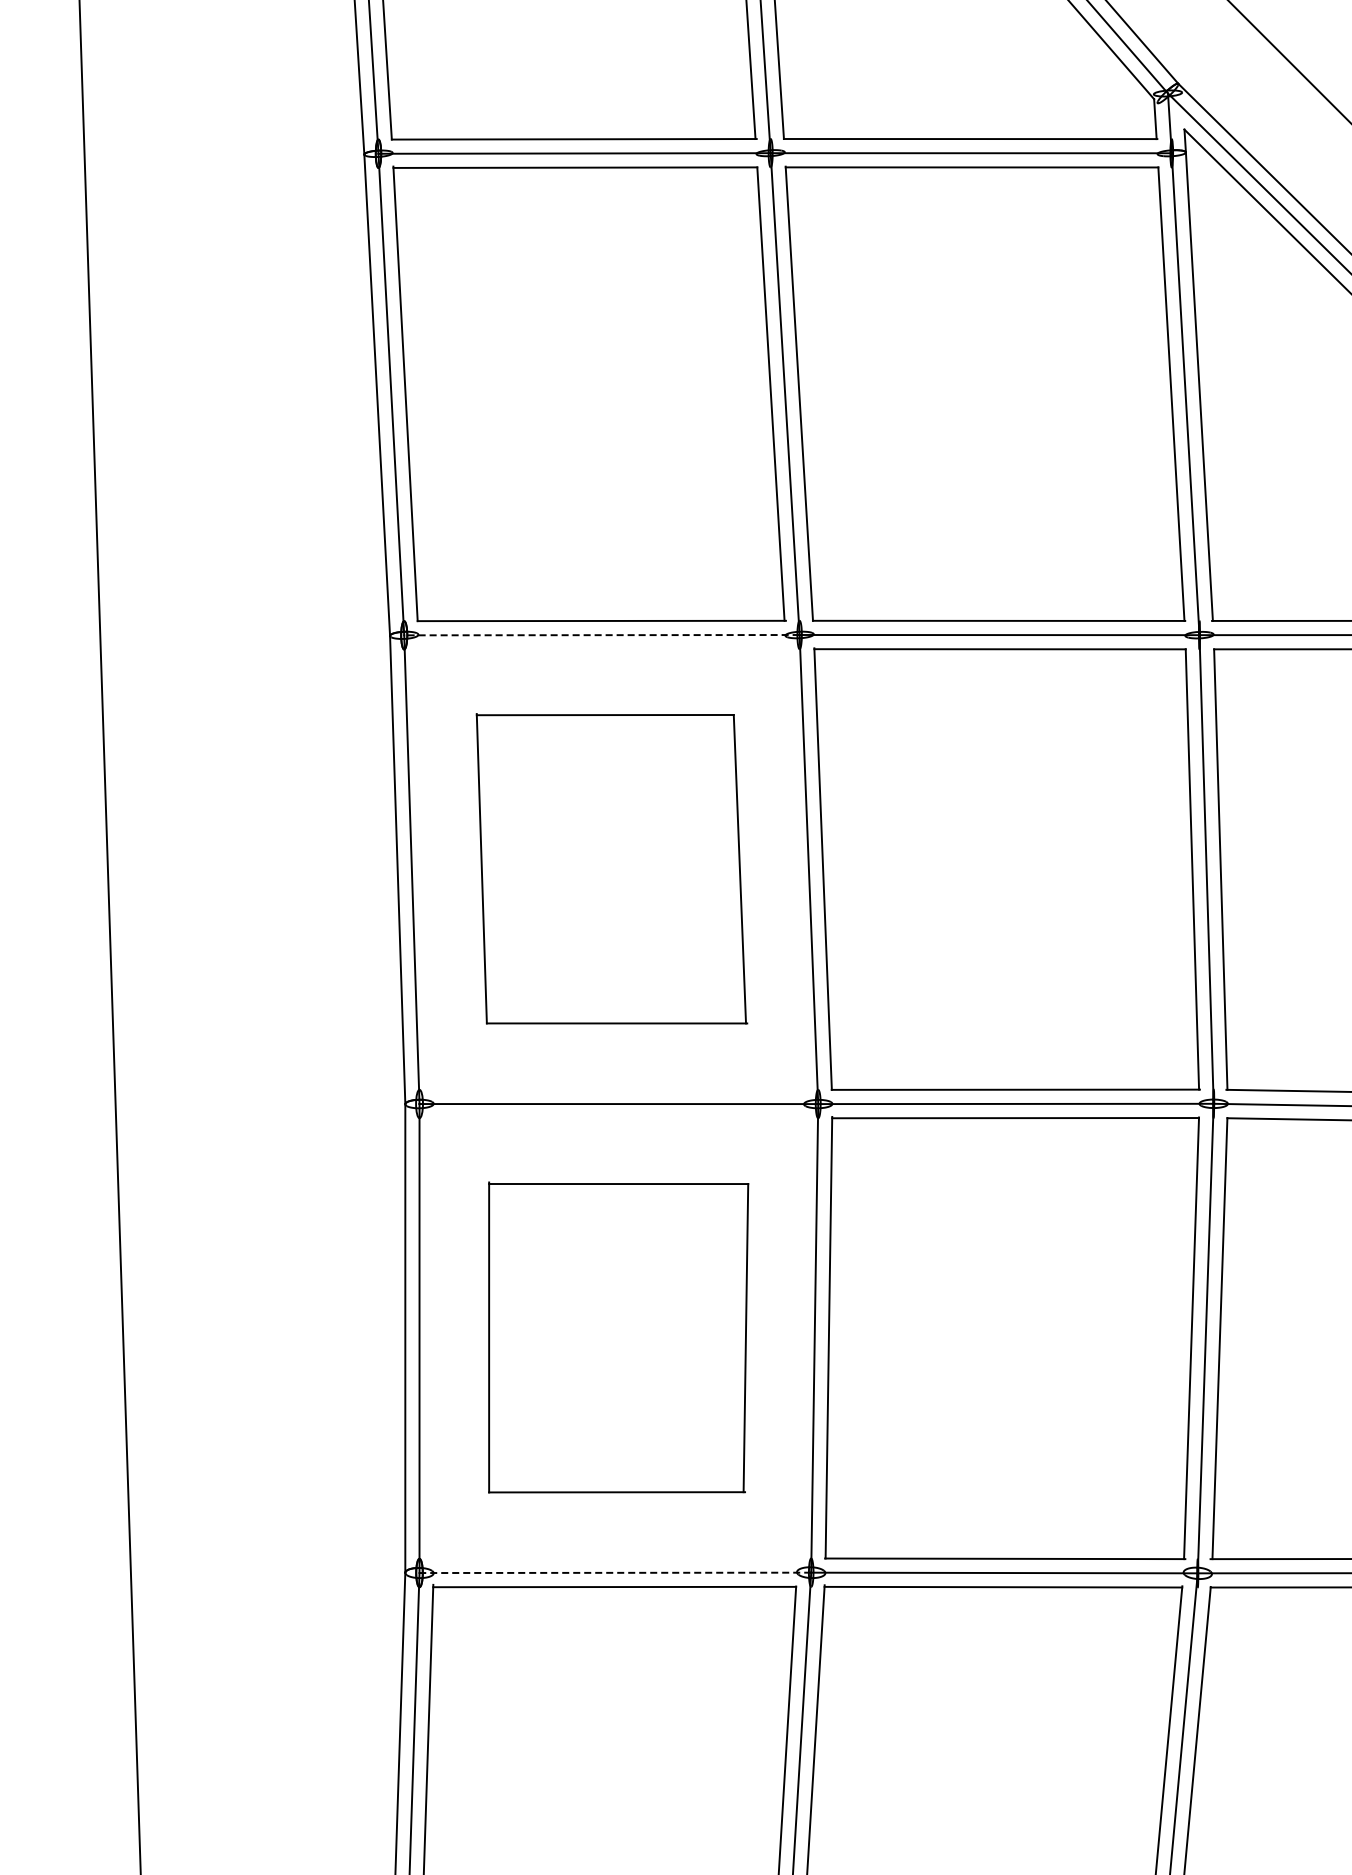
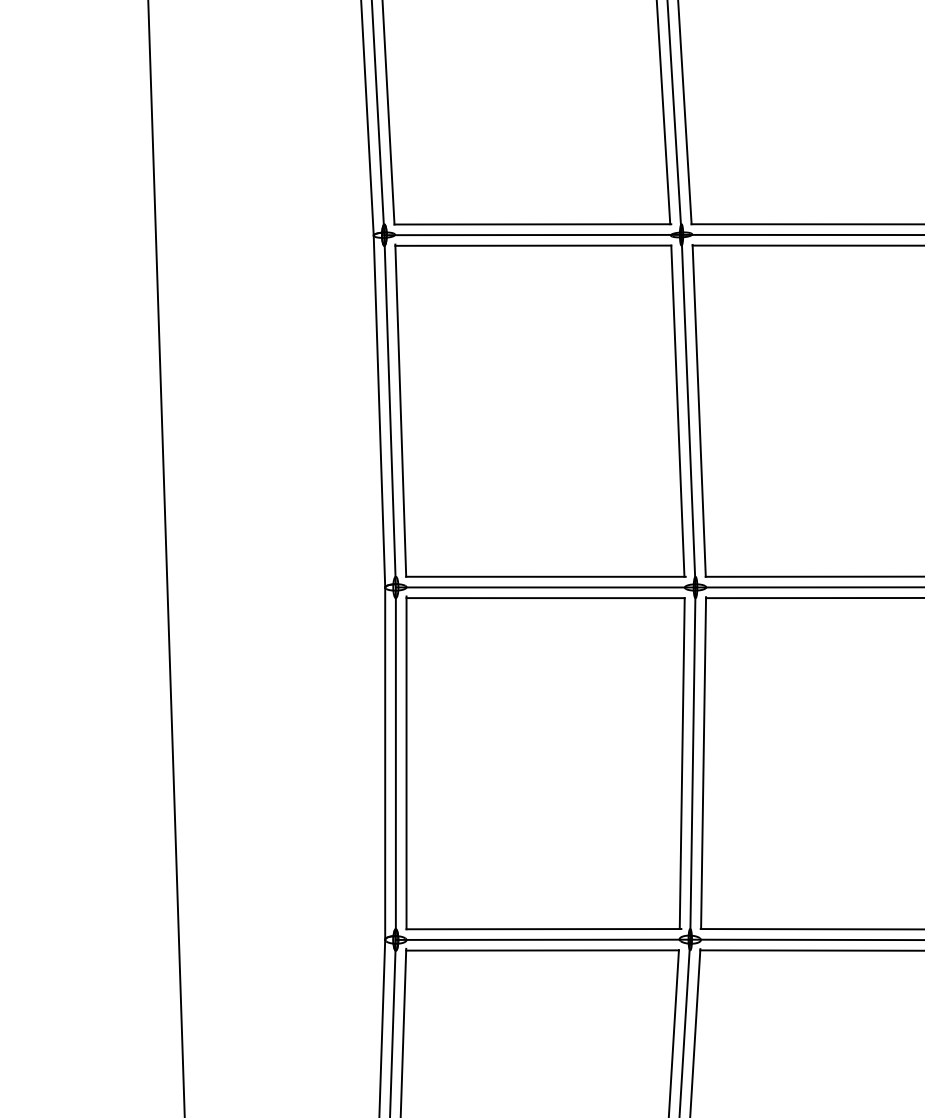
line: (601, 635) -> (532, 235), dashed -> solid
part: (611, 868) -> (540, 410), size x1.43
part: (618, 1337) -> (545, 762), size x1.43
line: (615, 1572) -> (543, 939), dashed -> solid

